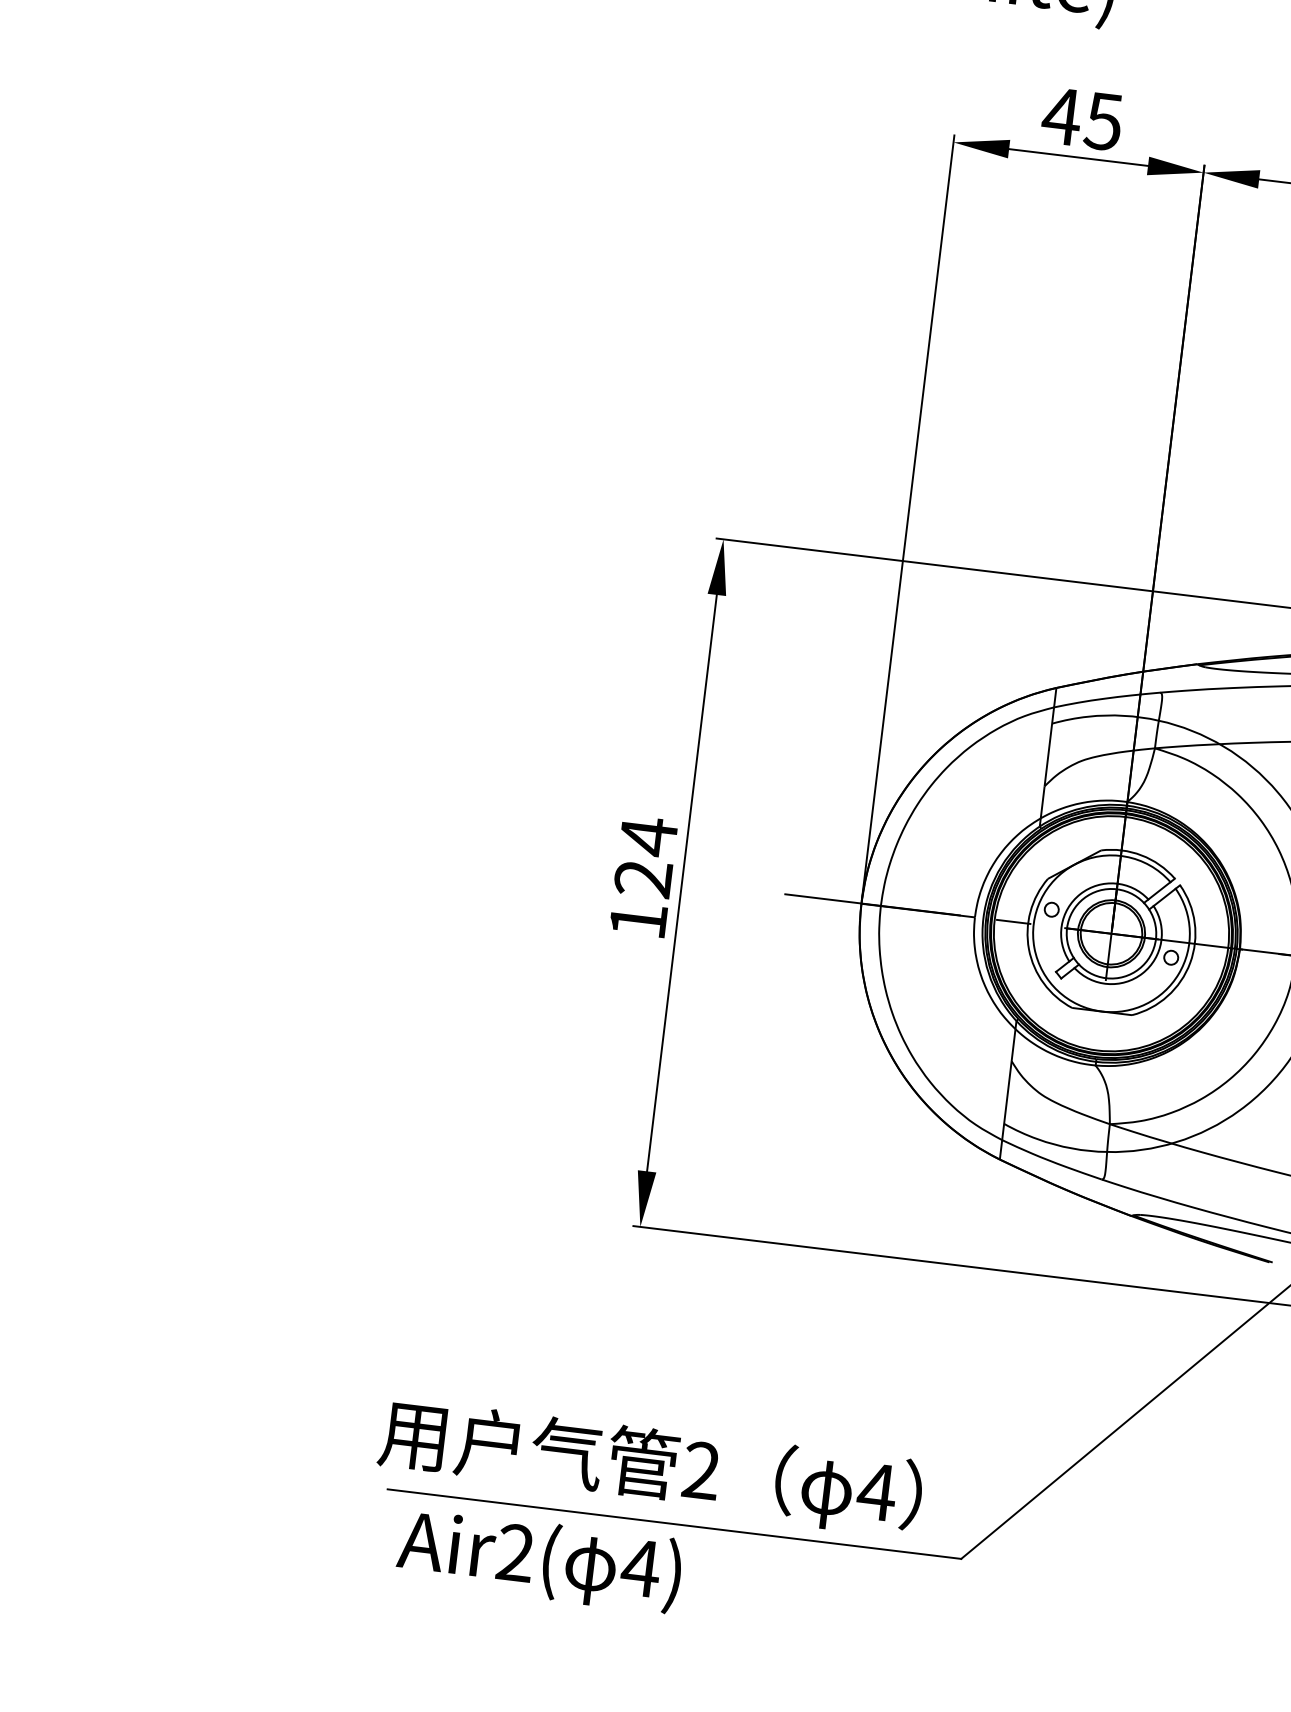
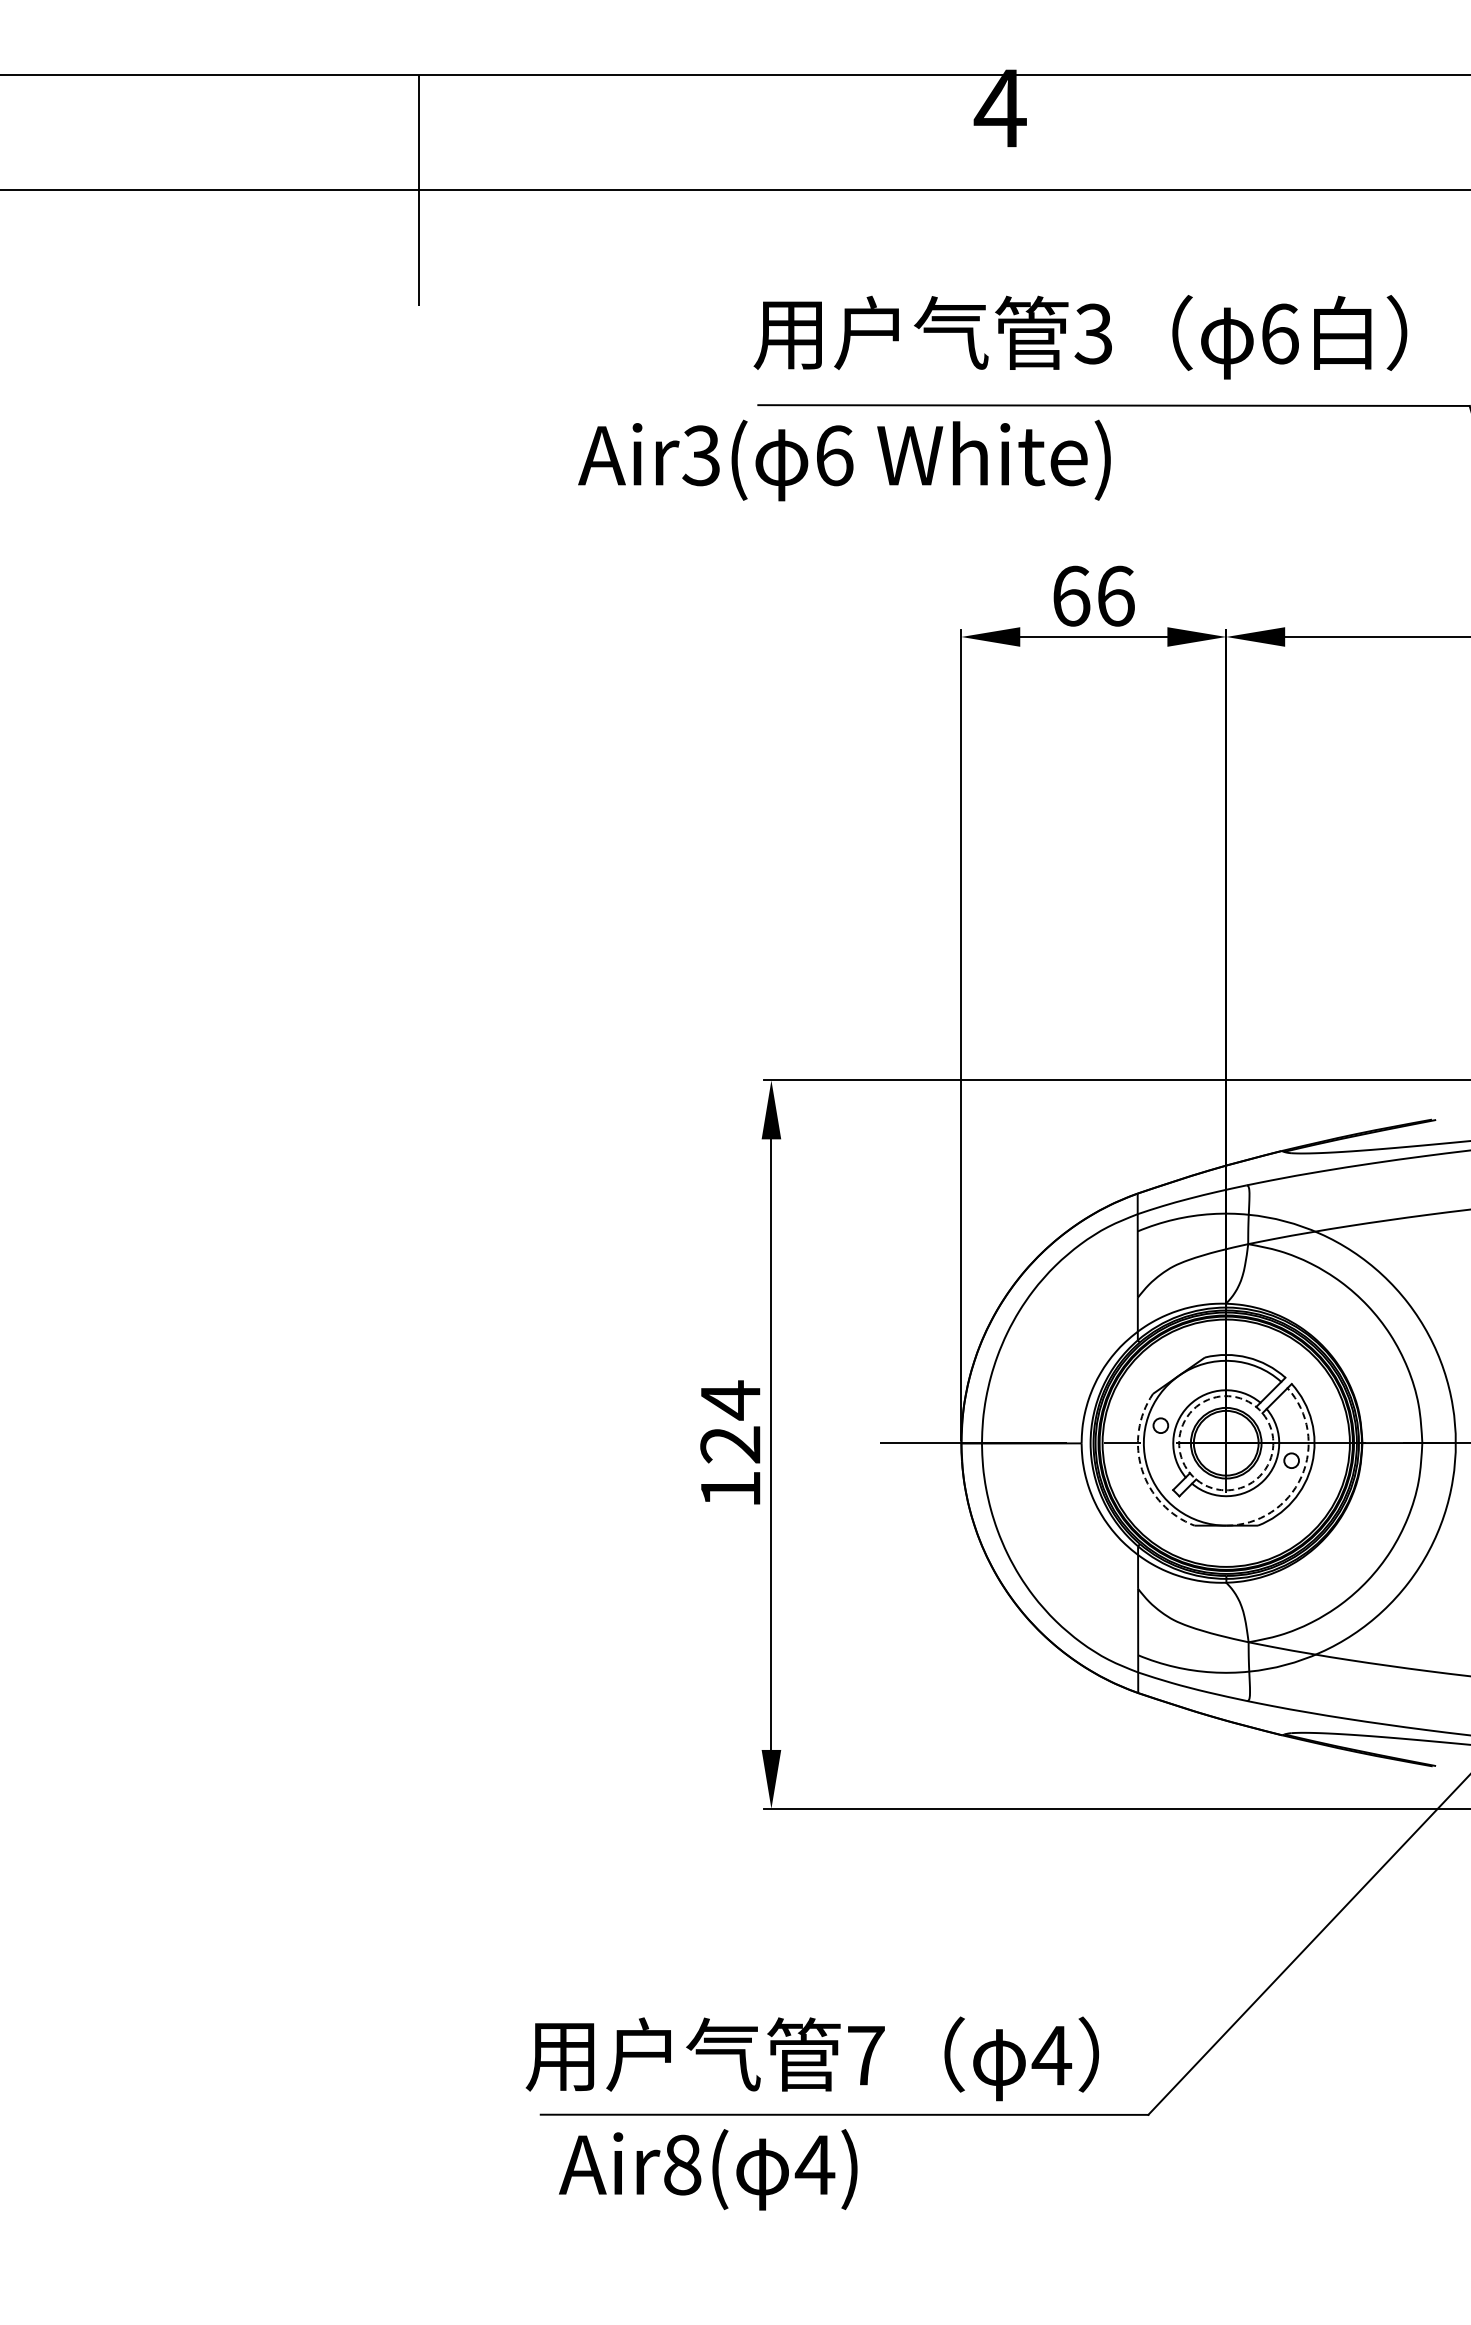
text: (1082, 118) -> (1092, 595), 45 -> 66
circle: (1111, 934) -> (1226, 1443), solid -> dashed
arc: (1029, 948) -> (1142, 1469), solid -> dashed
arc: (1178, 973) -> (1301, 1476), solid -> dashed
text: (700, 1470) -> (865, 2055), 2 -> 7
text: (515, 1552) -> (682, 2164), Air2( -> Air8(

